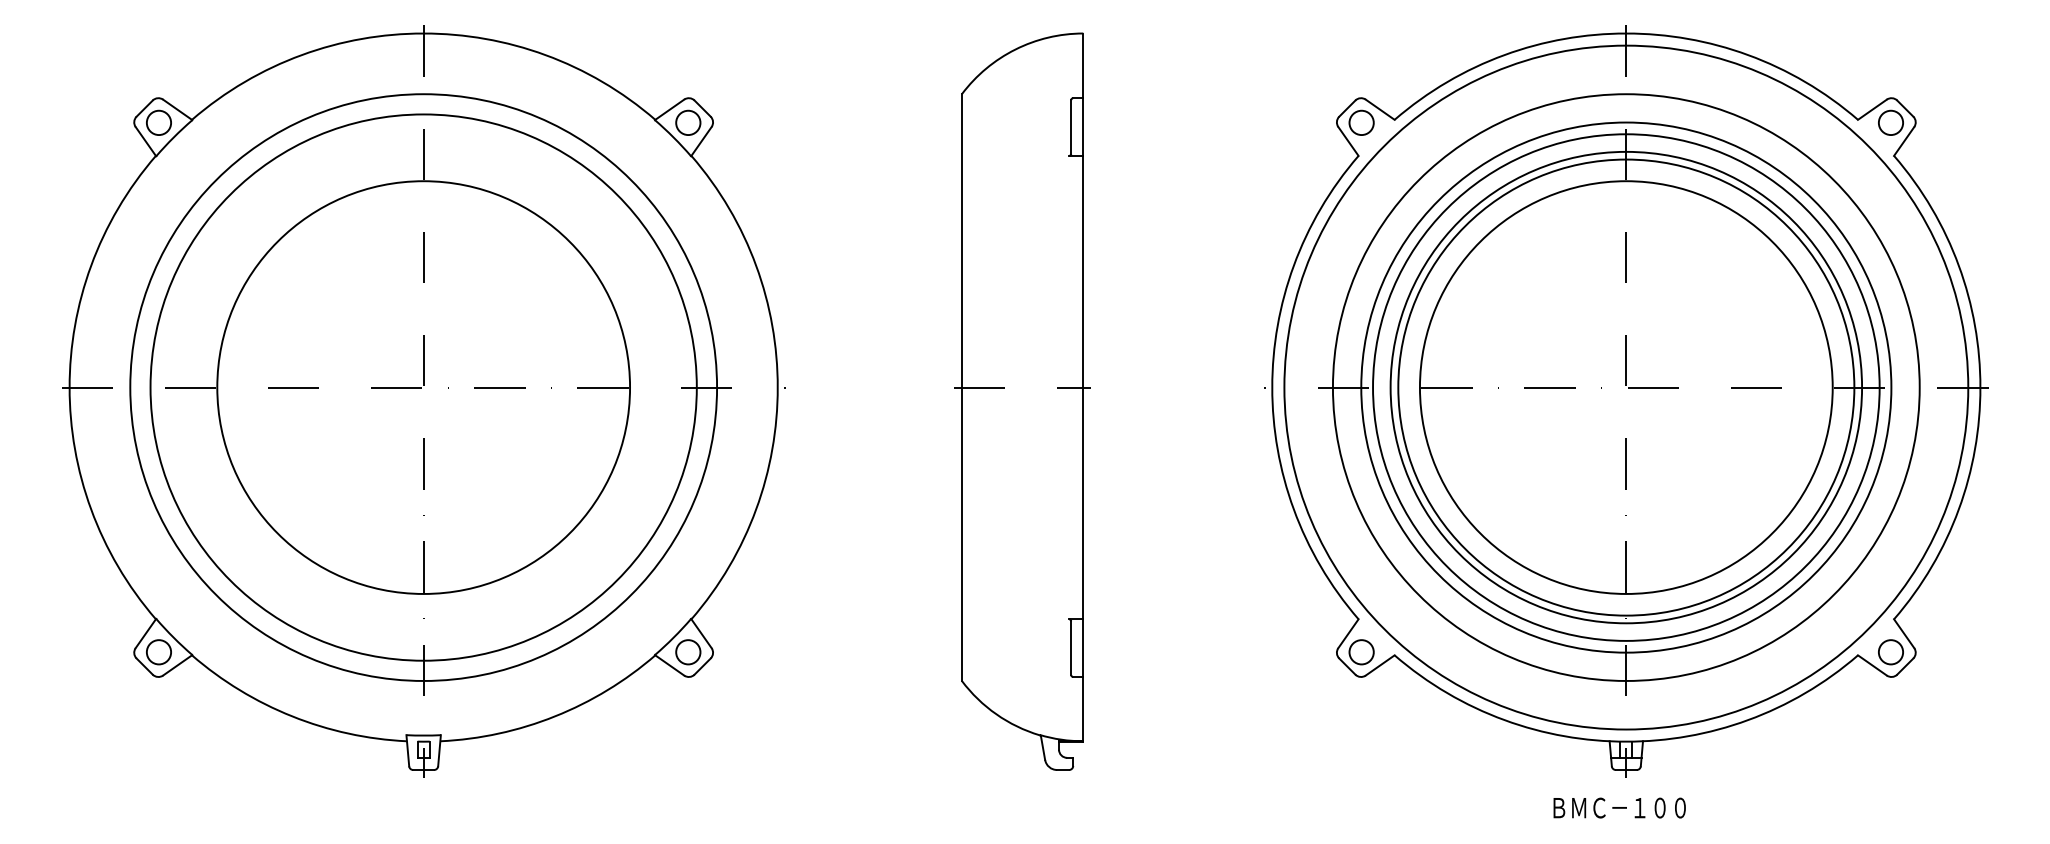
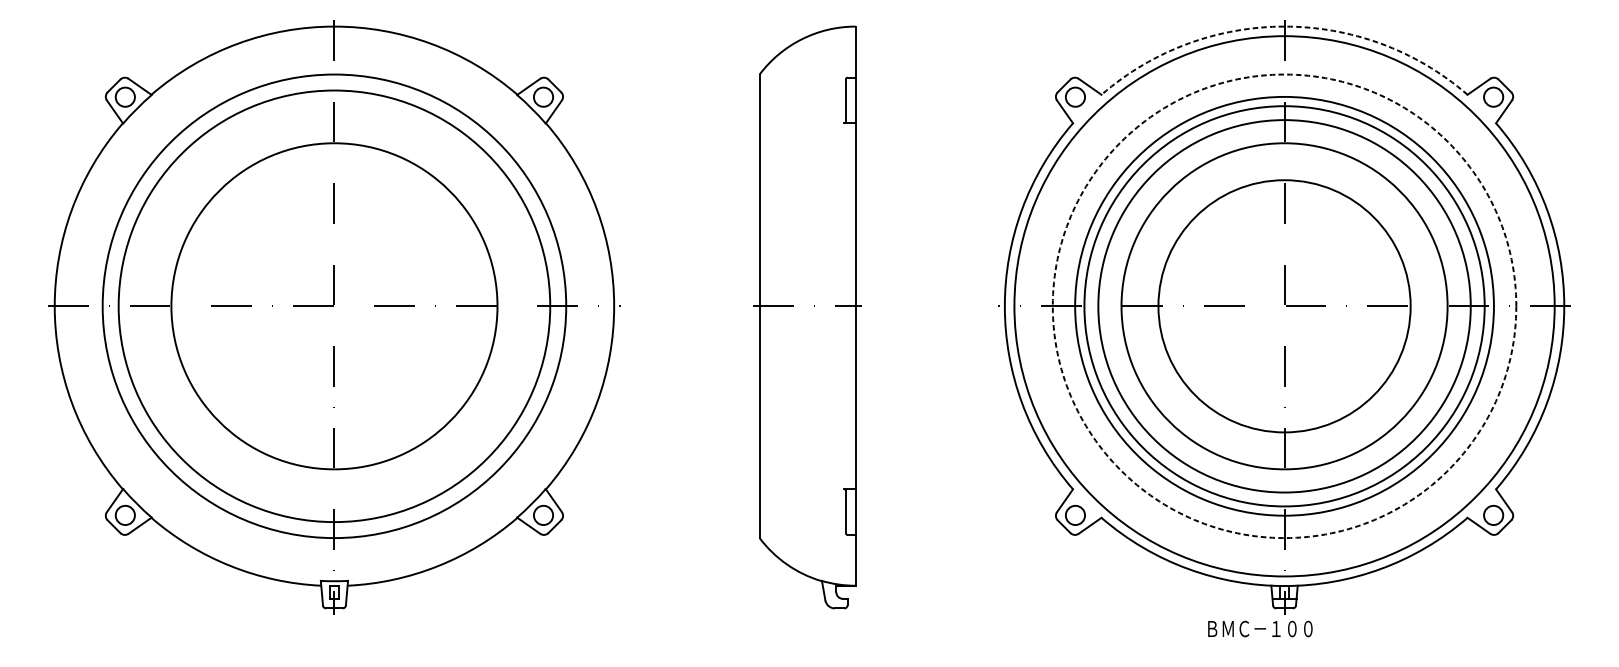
arc: (1626, 33) -> (1284, 26), solid -> dashed
circle: (1625, 387) -> (1283, 306), solid -> dashed
circle: (1626, 387) -> (1284, 306), size x0.7
text: (1619, 807) -> (1260, 628), moved

